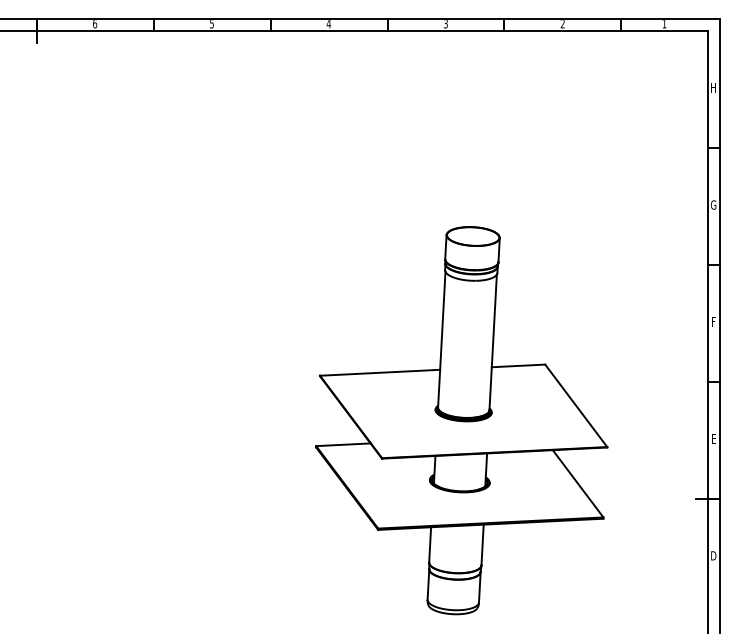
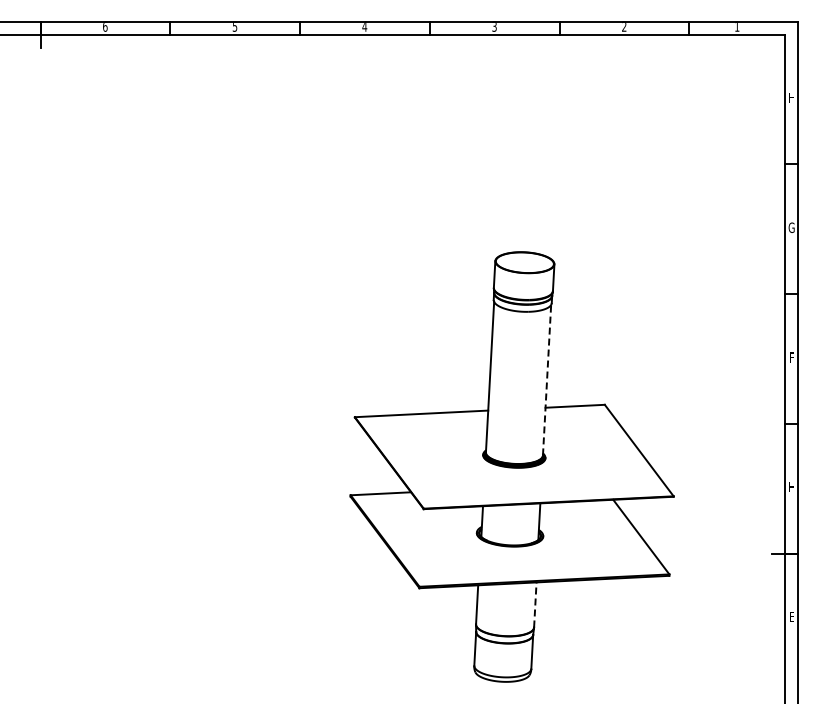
line: (493, 341) -> (547, 379), solid -> dashed
text: (713, 438) -> (791, 486), E -> H
line: (482, 544) -> (535, 604), solid -> dashed
text: (713, 555) -> (791, 616), D -> E

